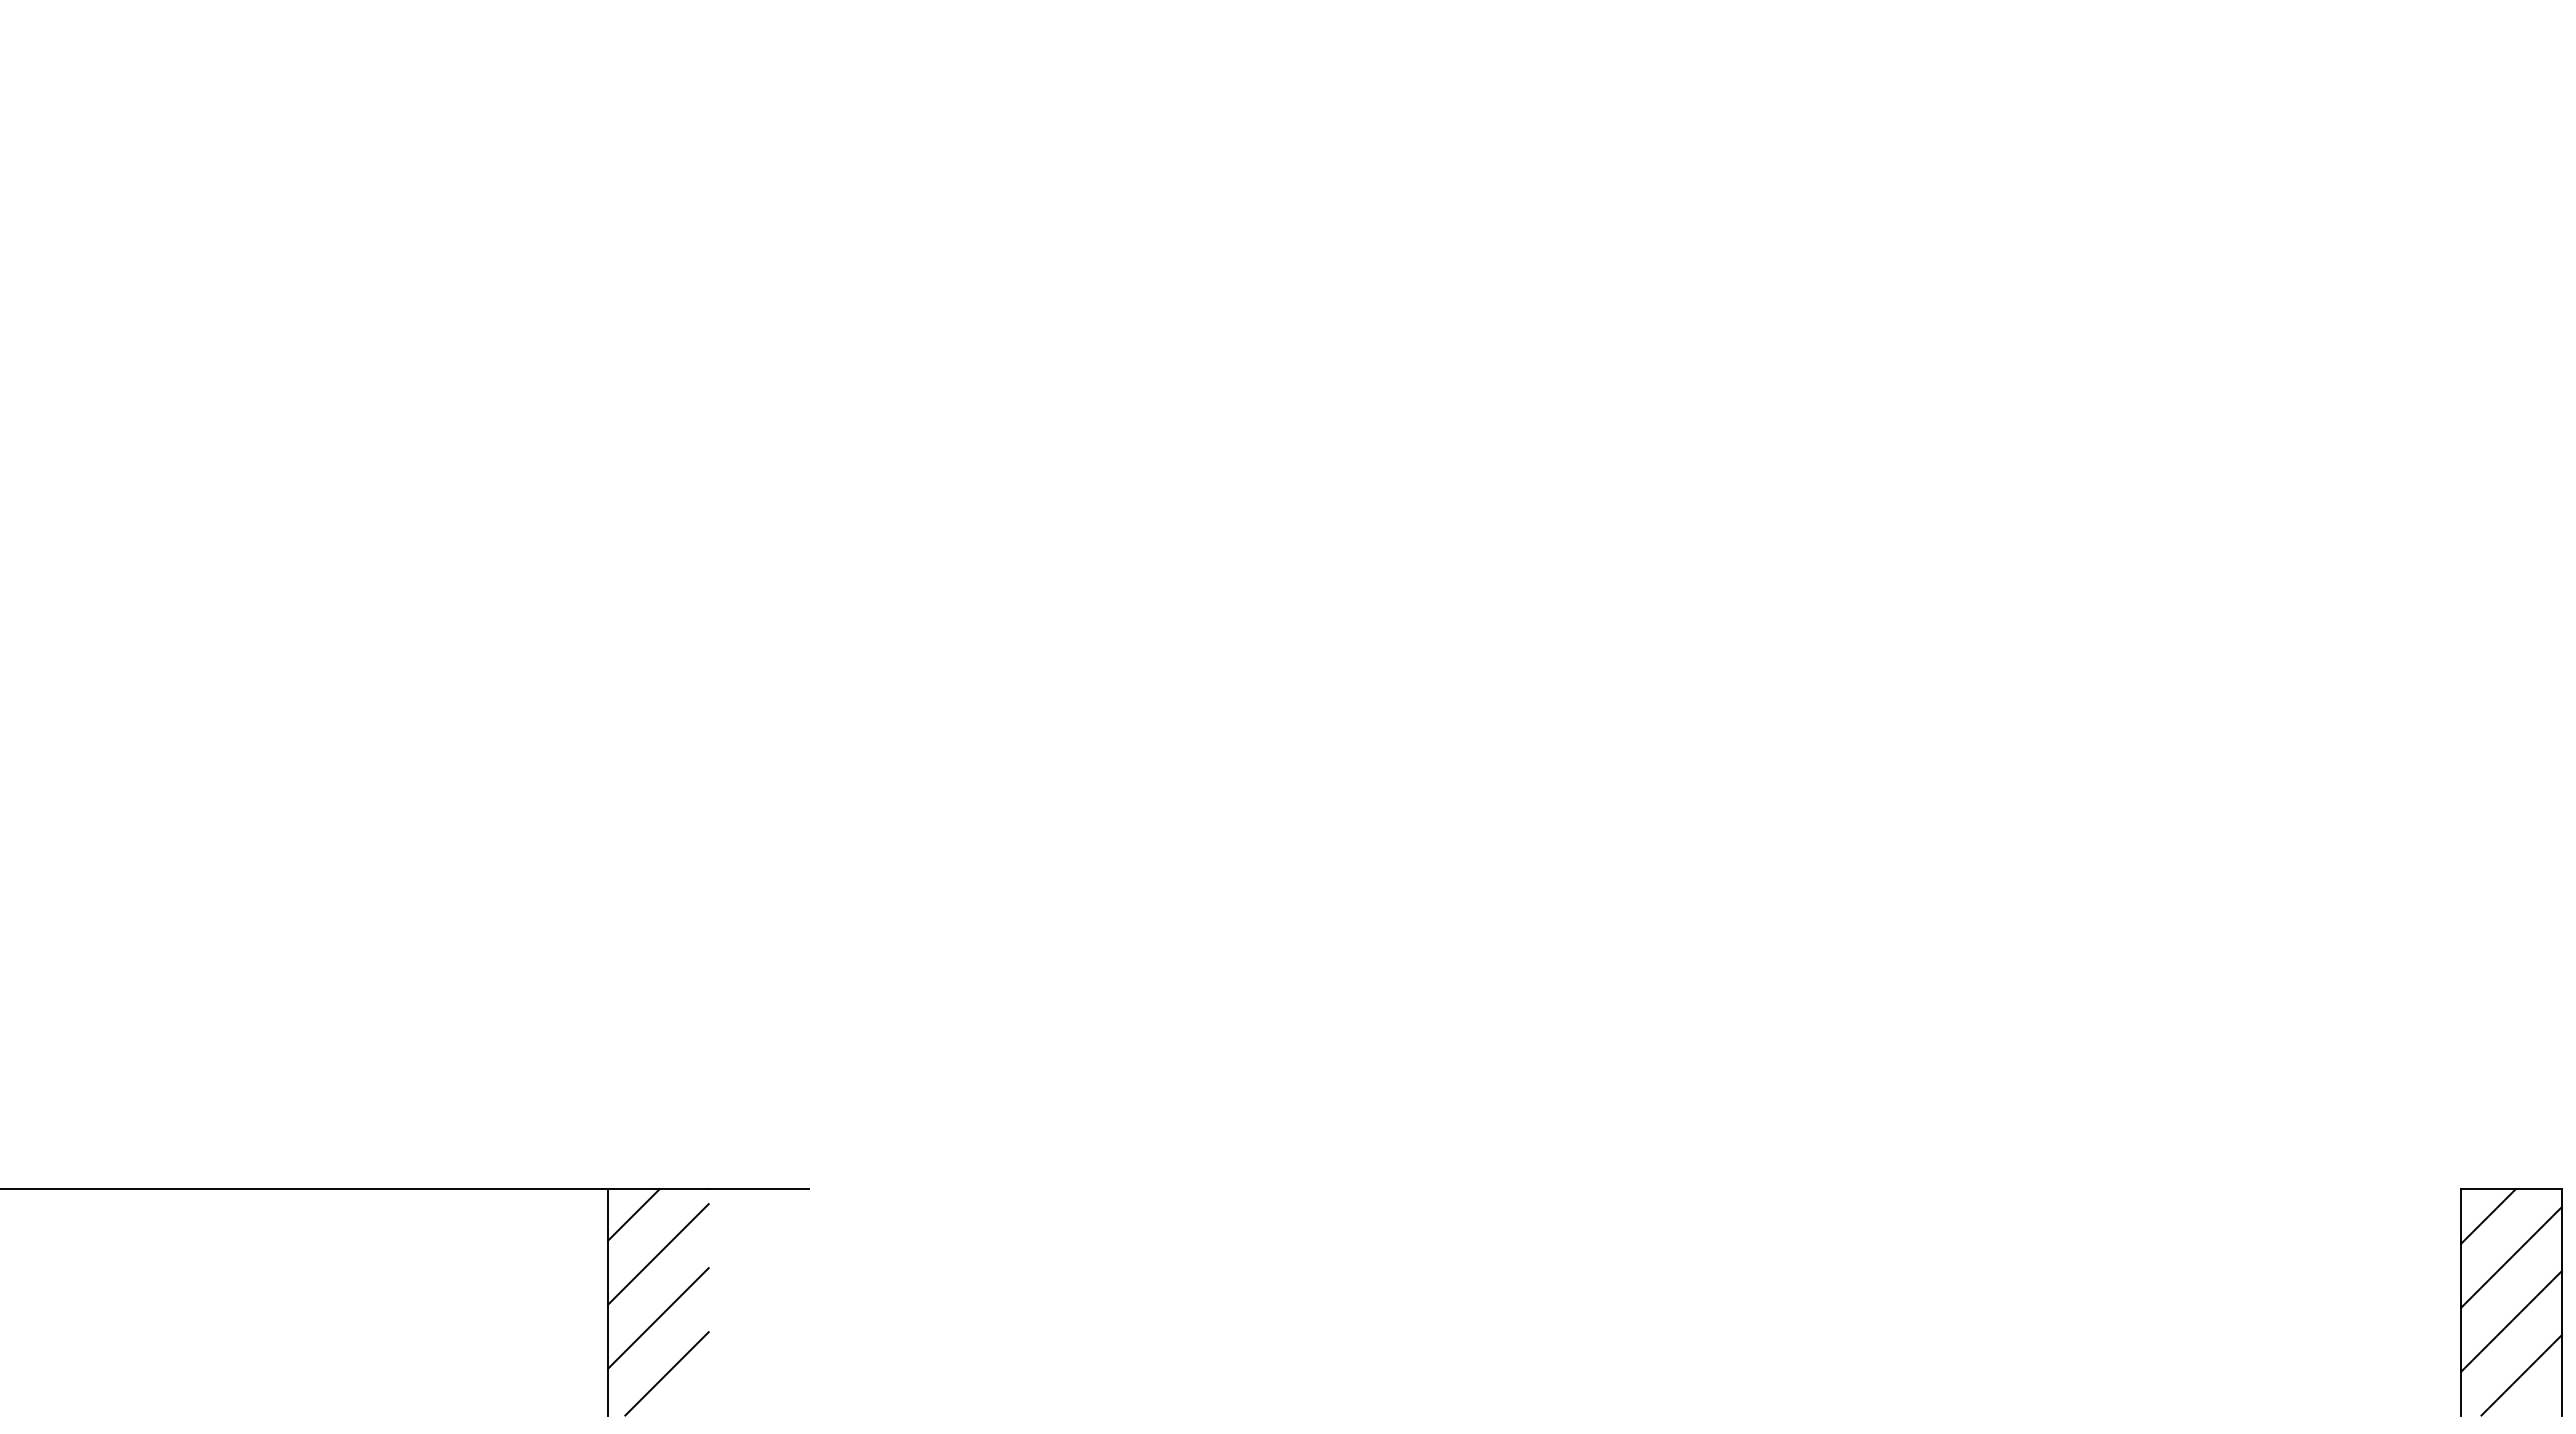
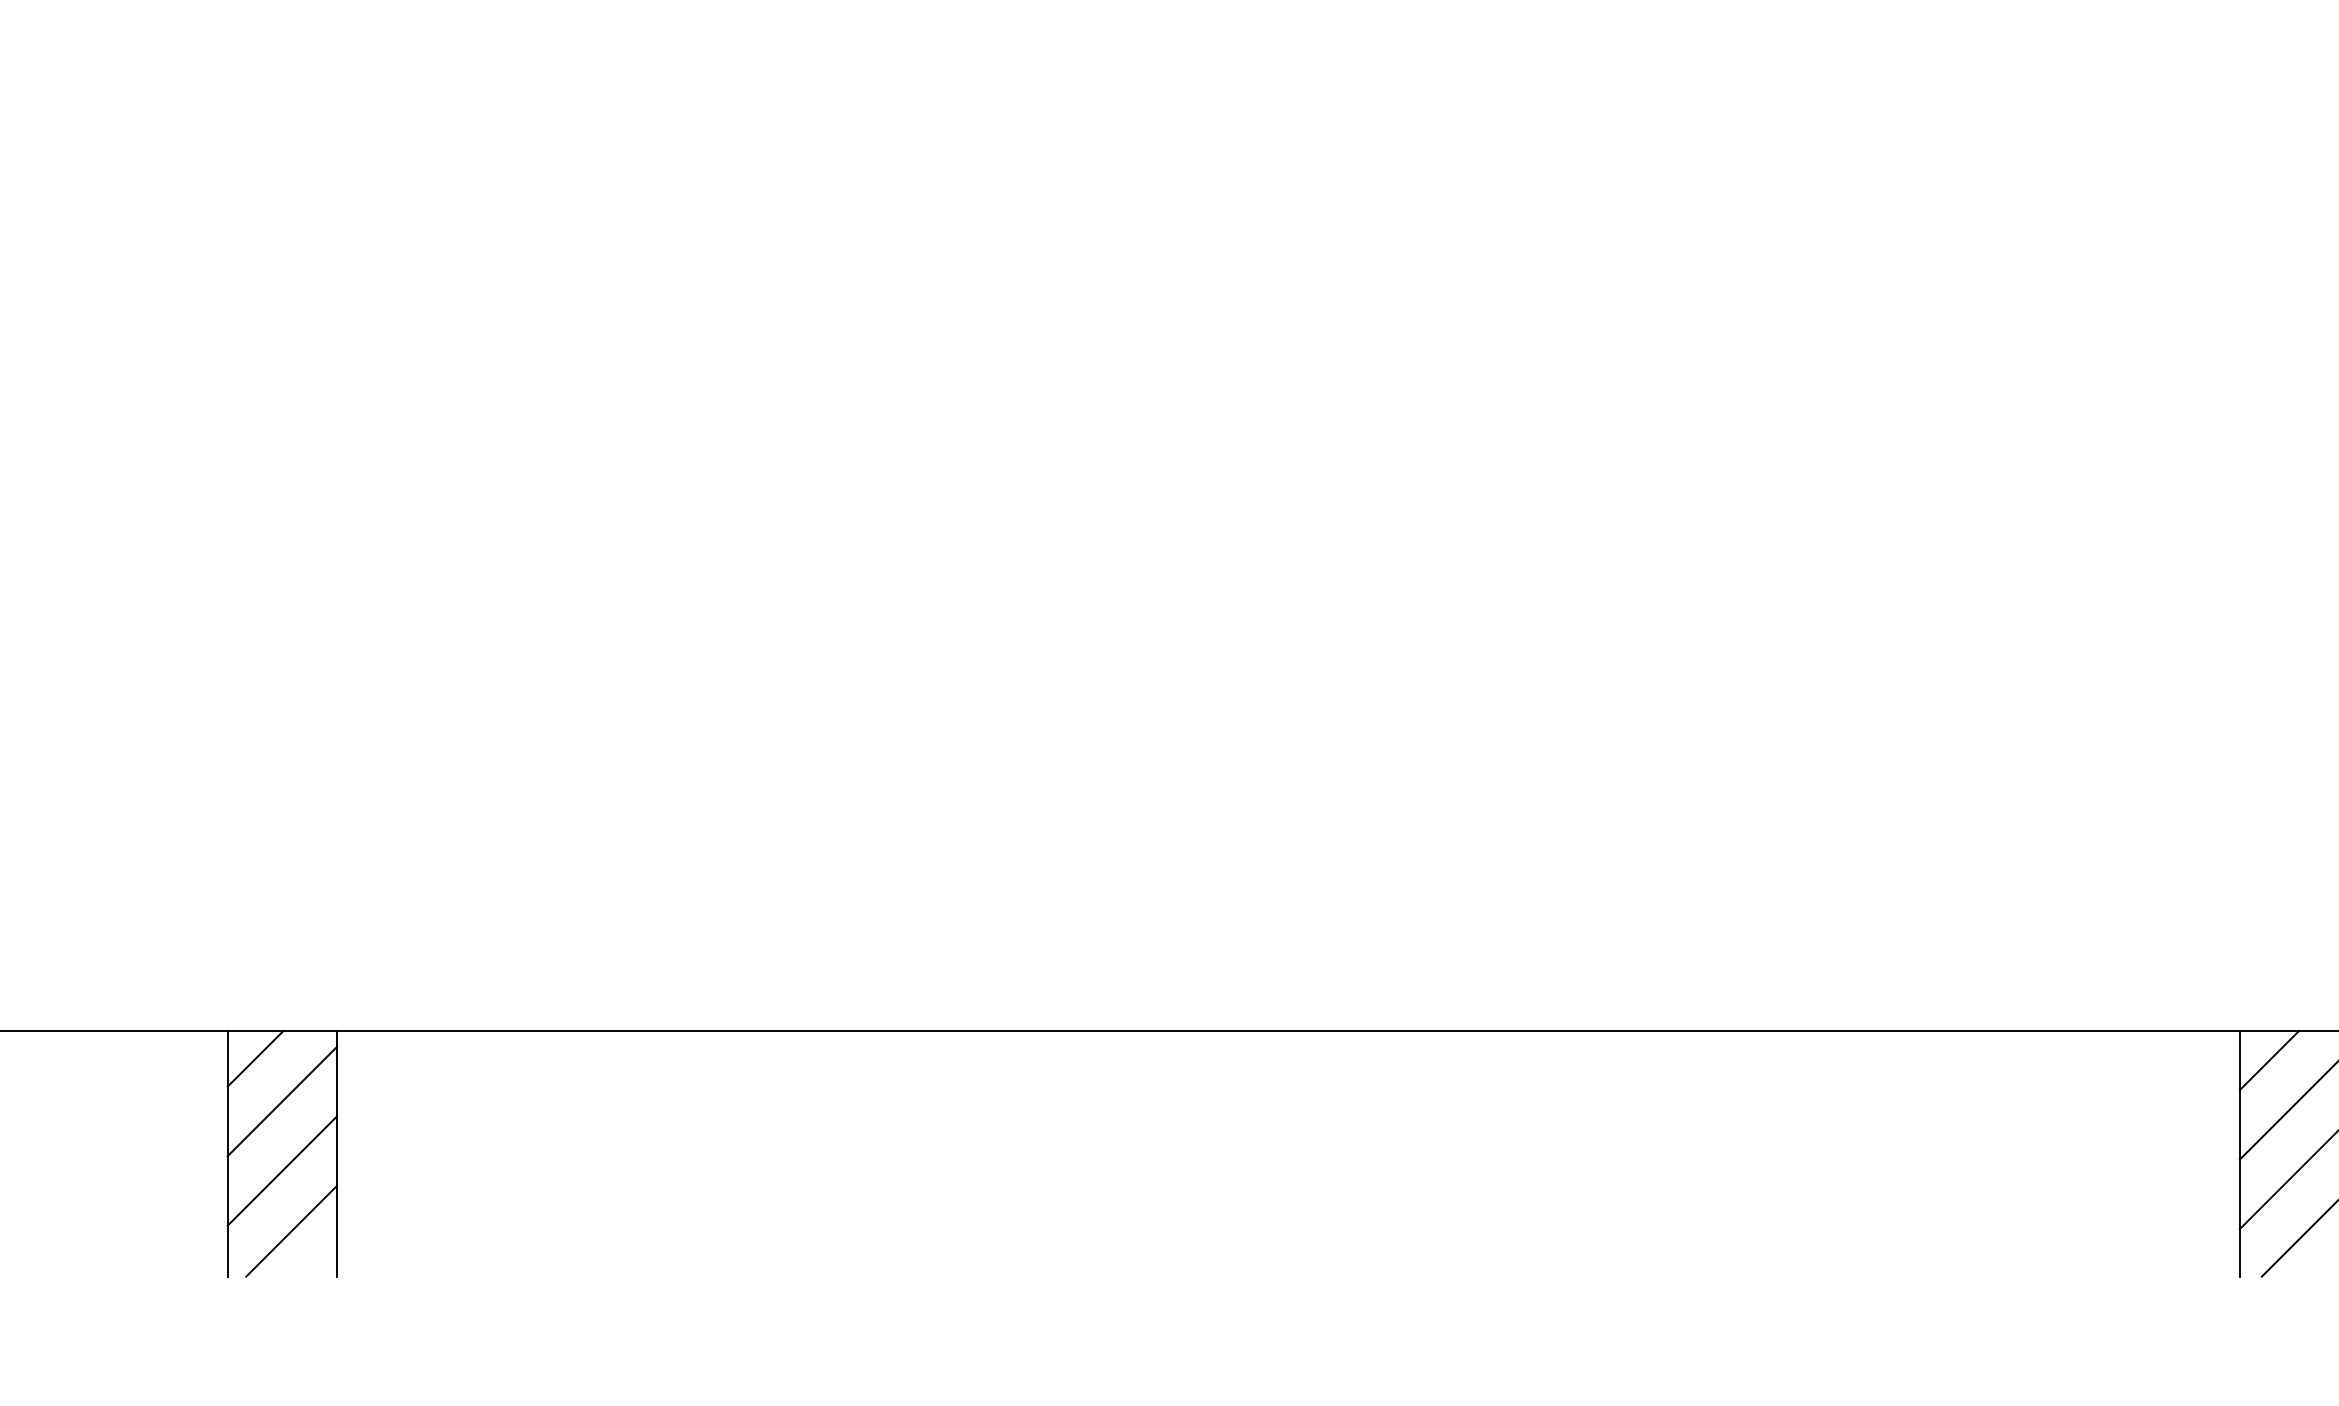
line: (1635, 1189) -> (1343, 1031), added
line: (708, 1302) -> (336, 1153), added

